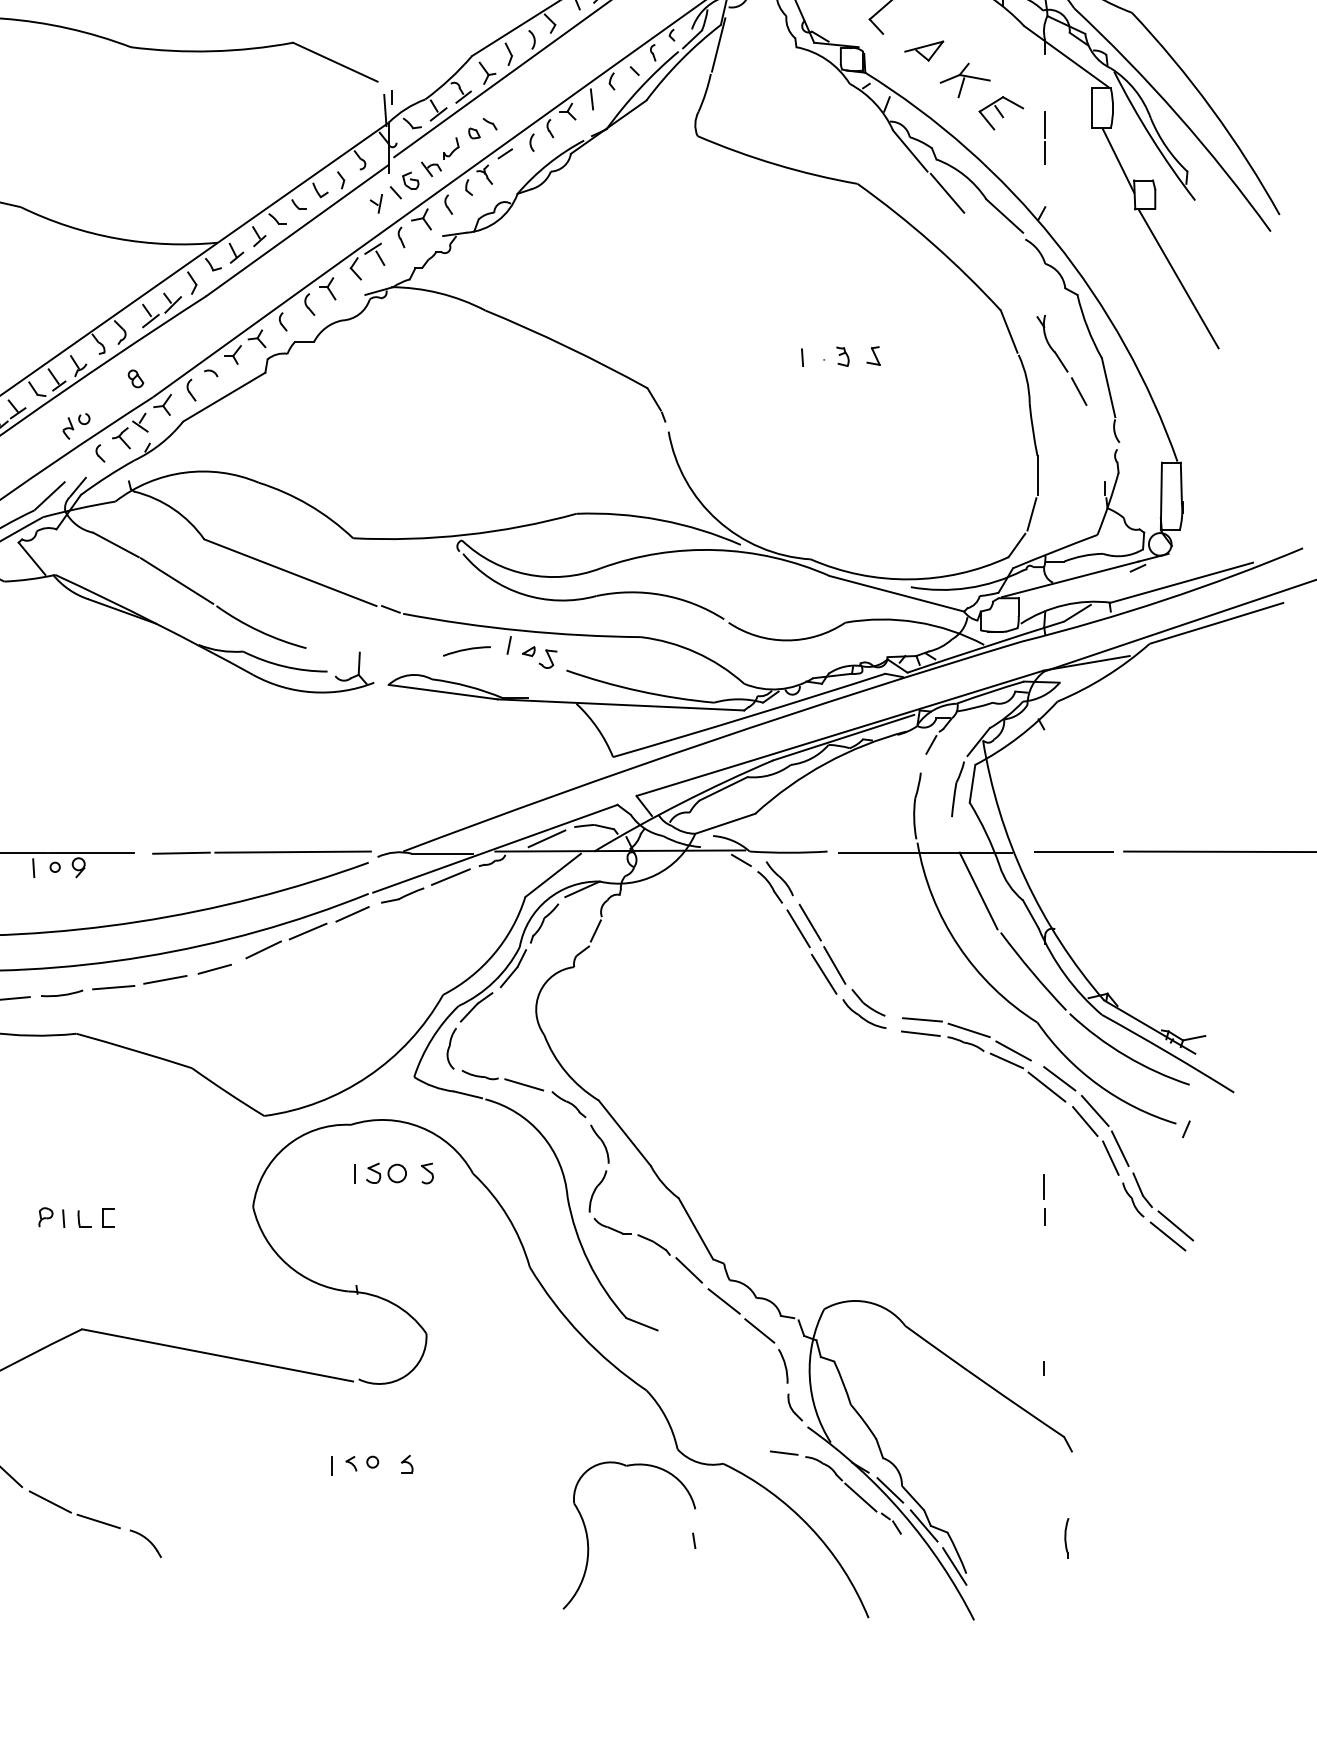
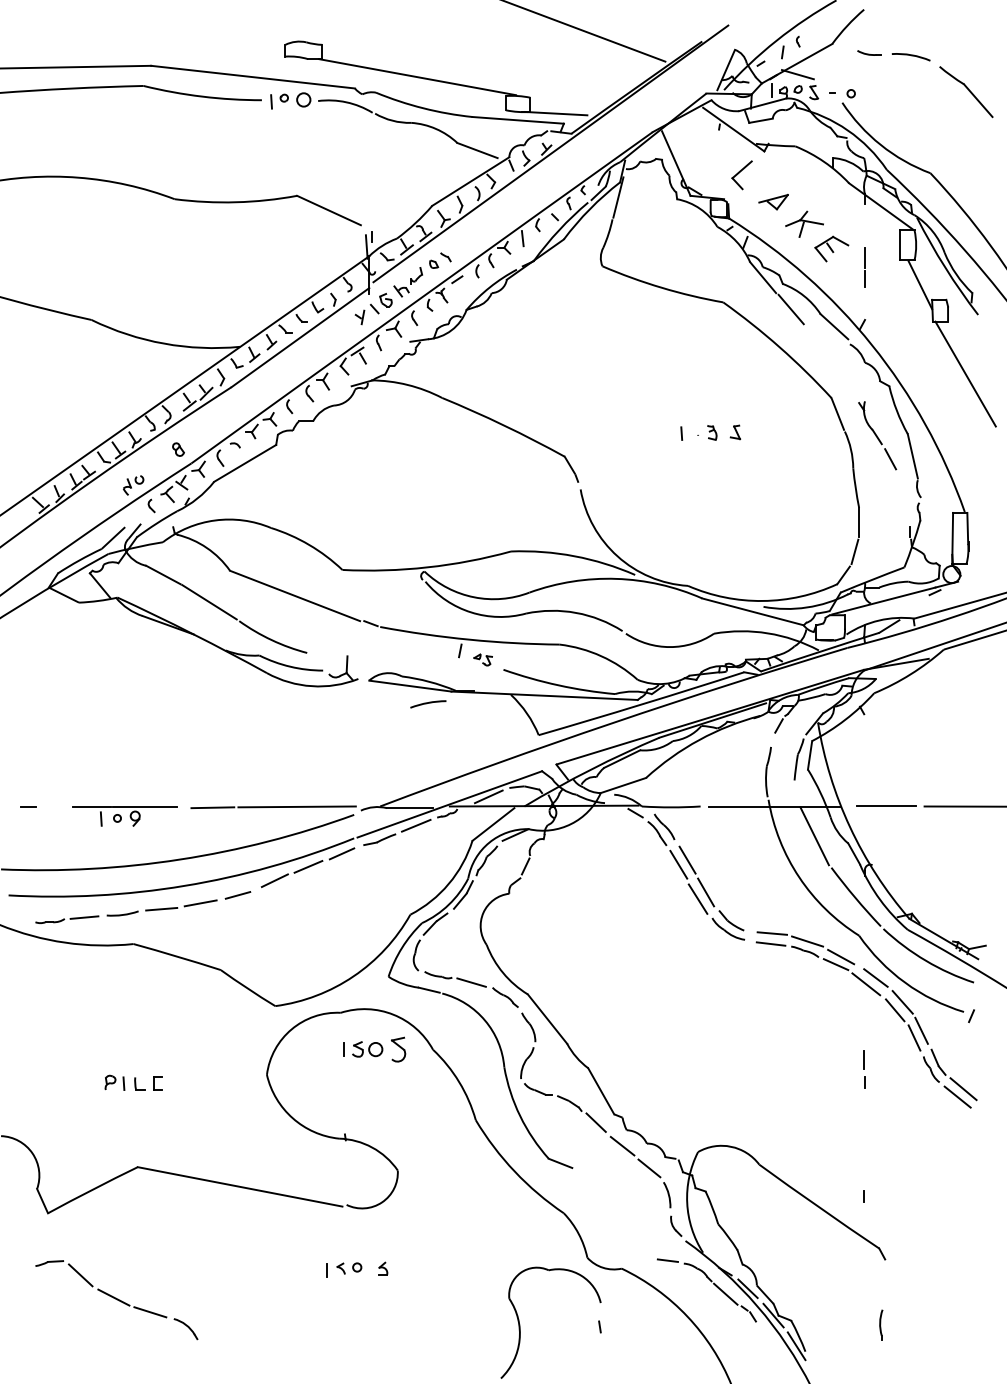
arc: (467, 650) -> (428, 703), moved
part: (538, 656) -> (482, 659), size x0.7
part: (427, 1173) -> (398, 1049), size x1.6

